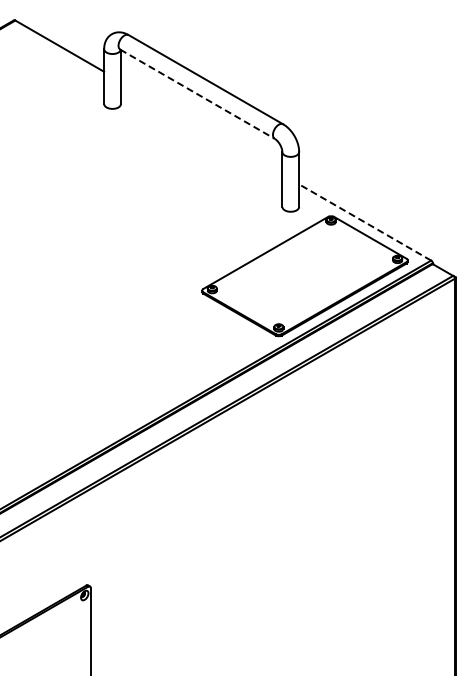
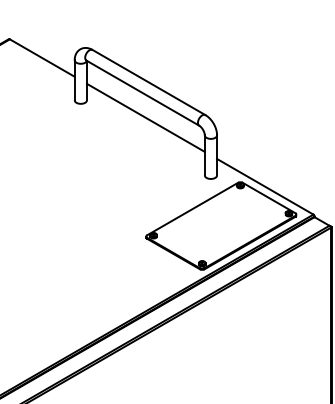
line: (197, 94) -> (142, 93), dashed -> solid
line: (201, 127) -> (145, 117), added
line: (364, 222) -> (264, 186), dashed -> solid

